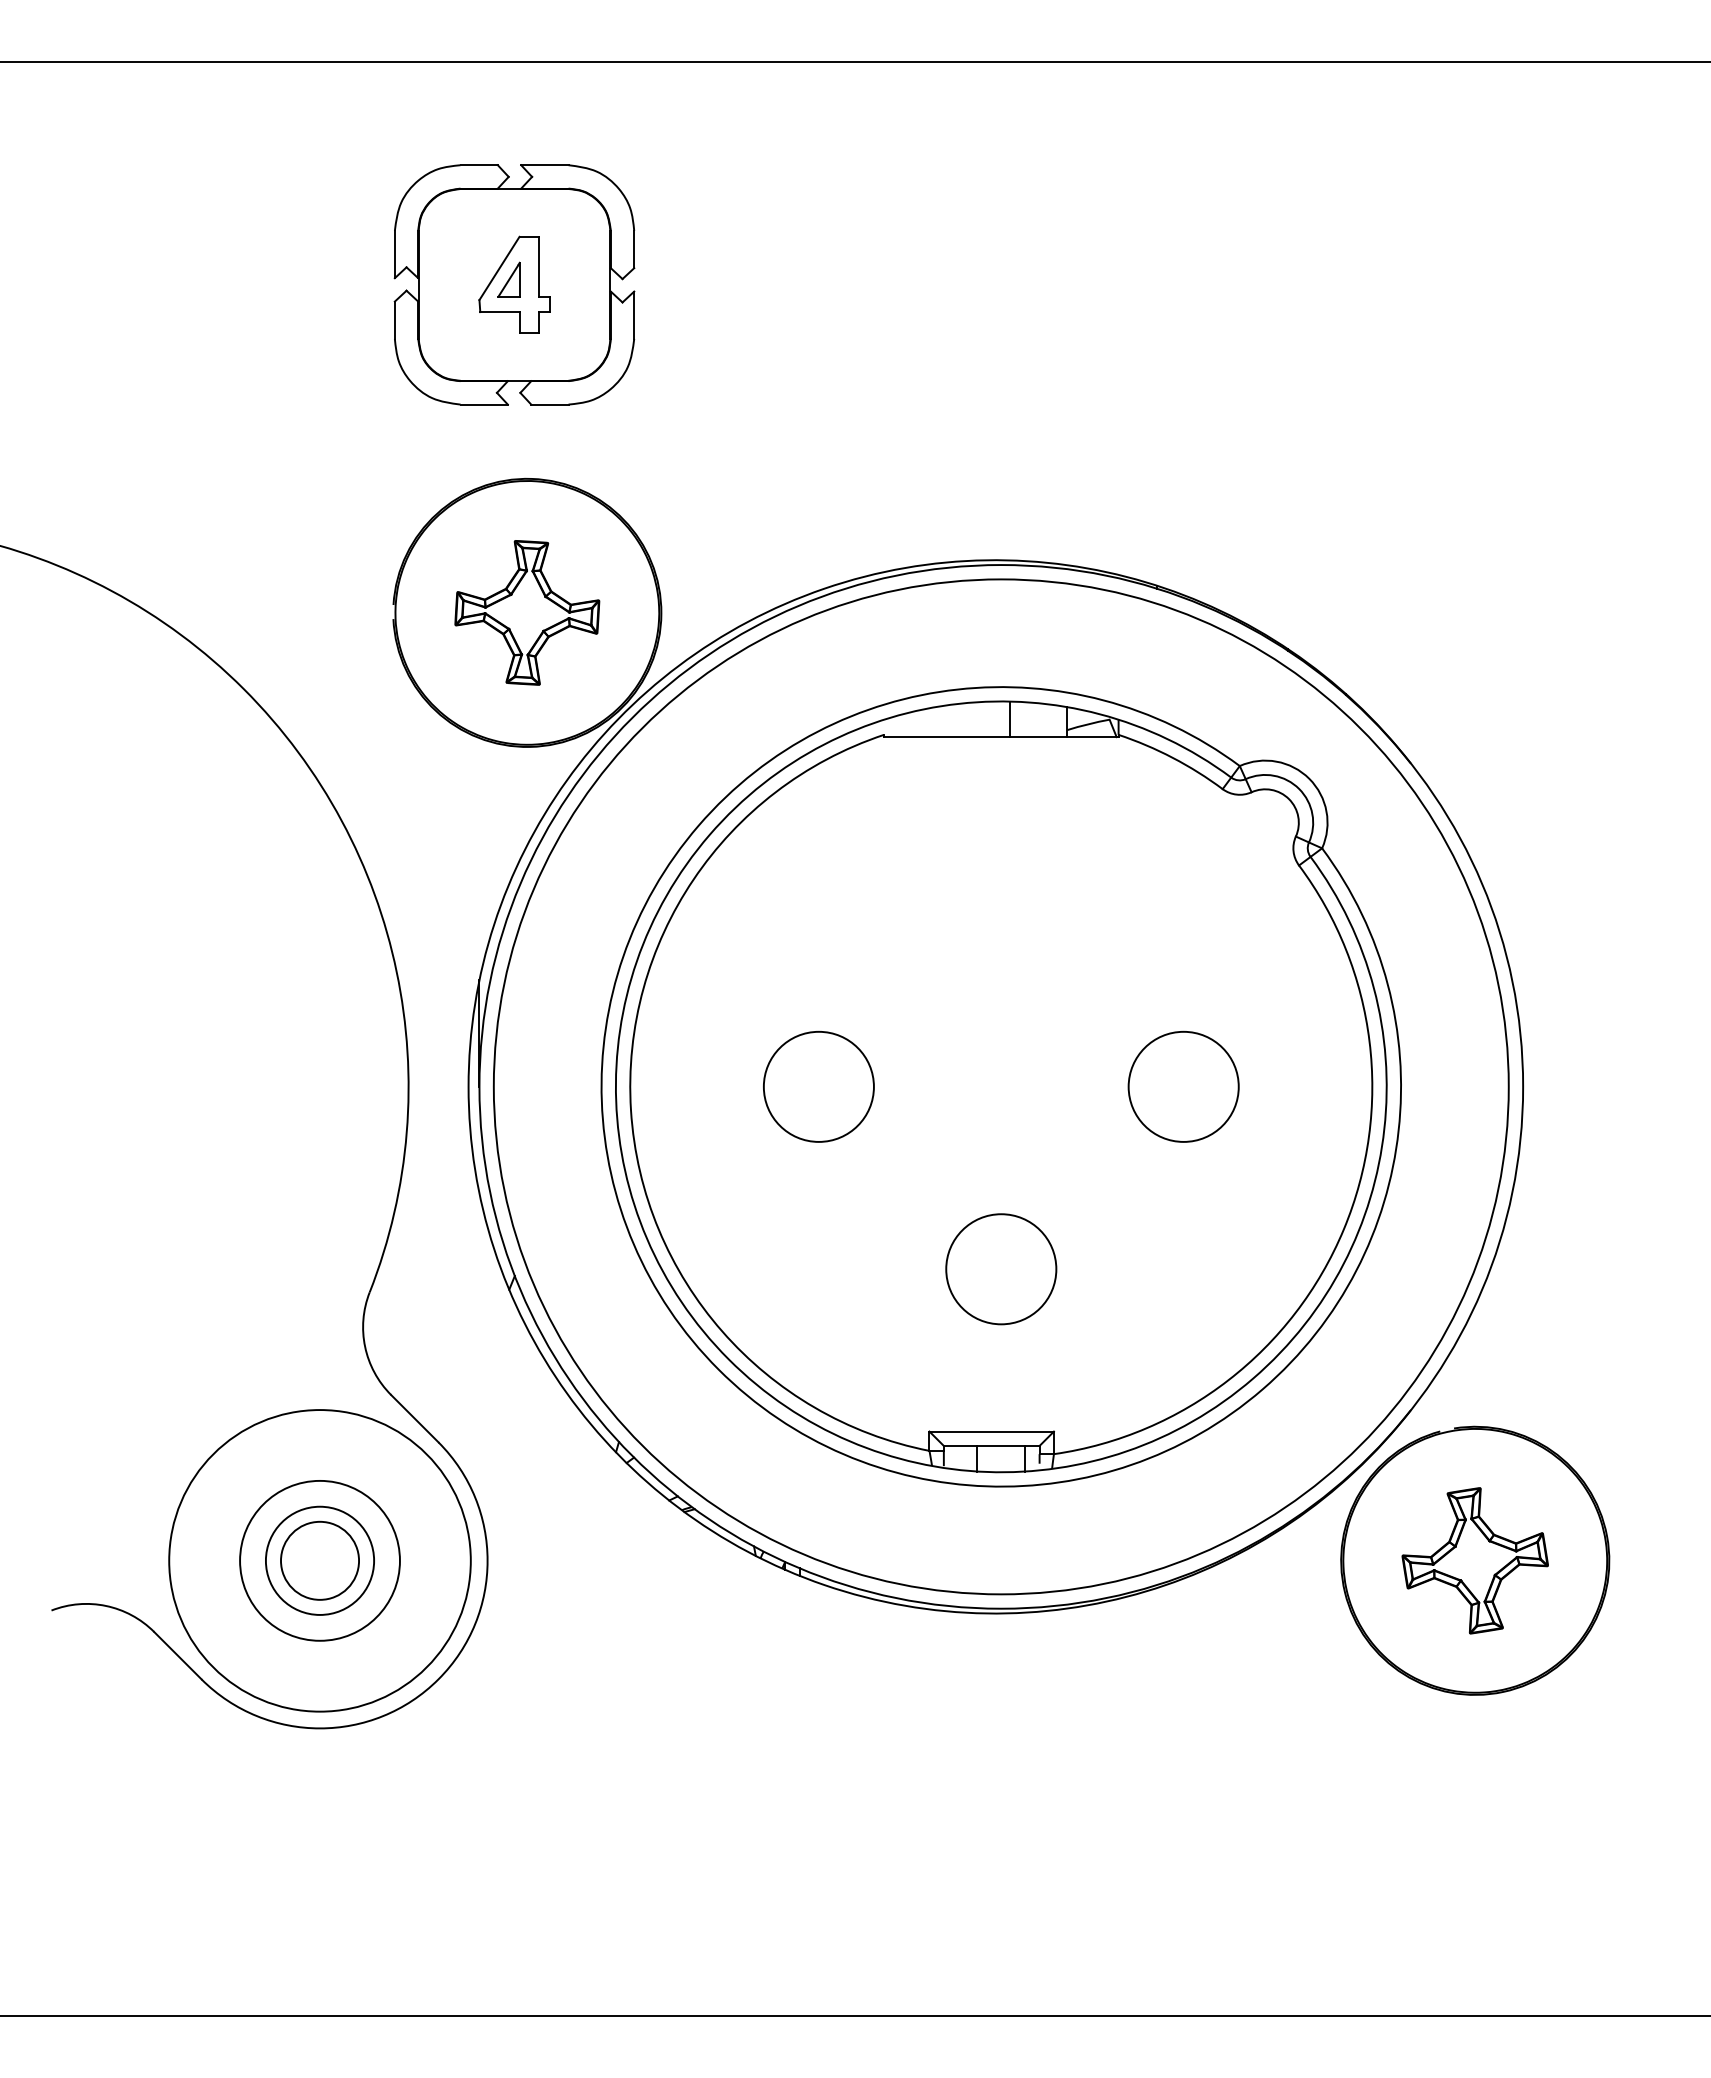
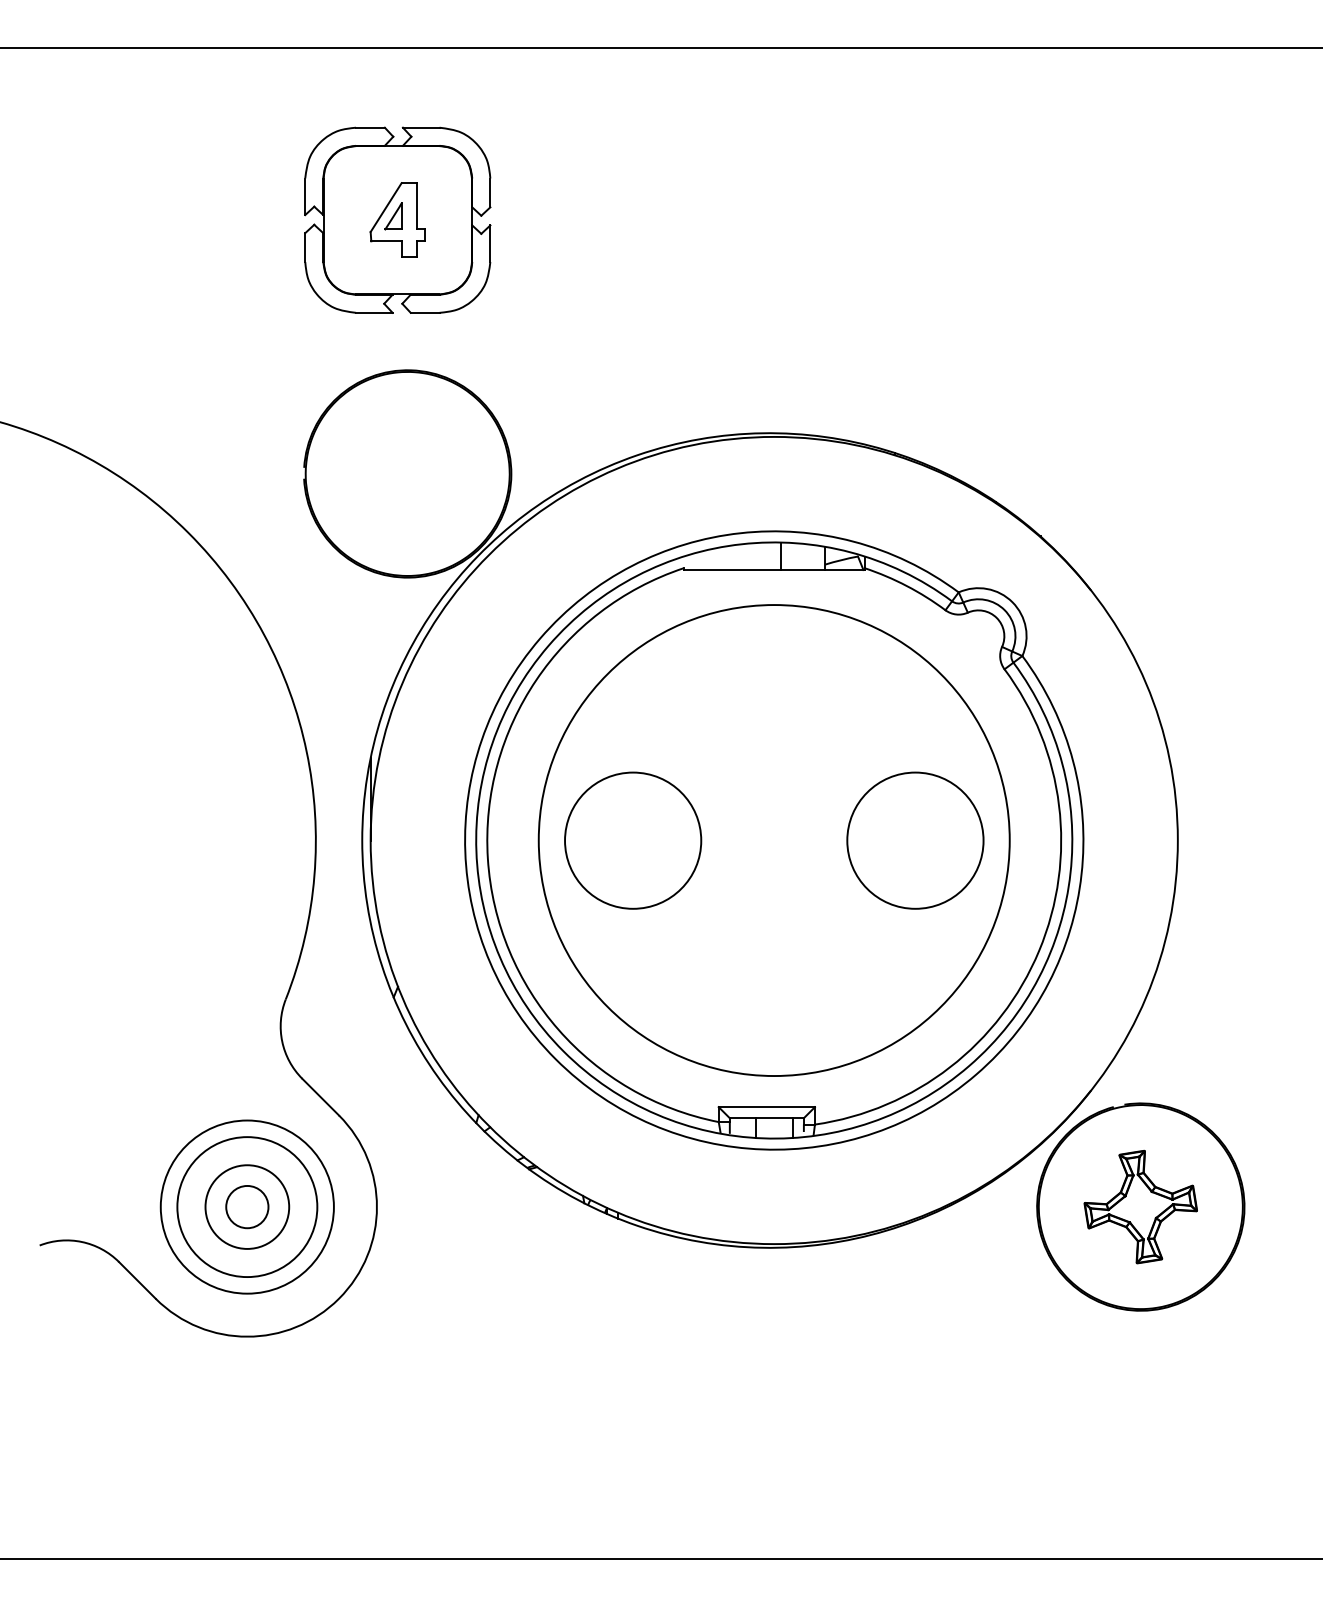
part: (527, 612) -> (407, 473), removed
circle: (818, 1086) -> (632, 840), size x1.6
circle: (1000, 1086) -> (773, 840), size x0.6
circle: (1183, 1086) -> (915, 840), size x1.6
circle: (1001, 1269) -> (774, 981), removed
circle: (319, 1560) -> (246, 1206), size x0.6
circle: (319, 1560) -> (246, 1206), size x1.4
circle: (320, 1560) -> (247, 1206), size x0.7

